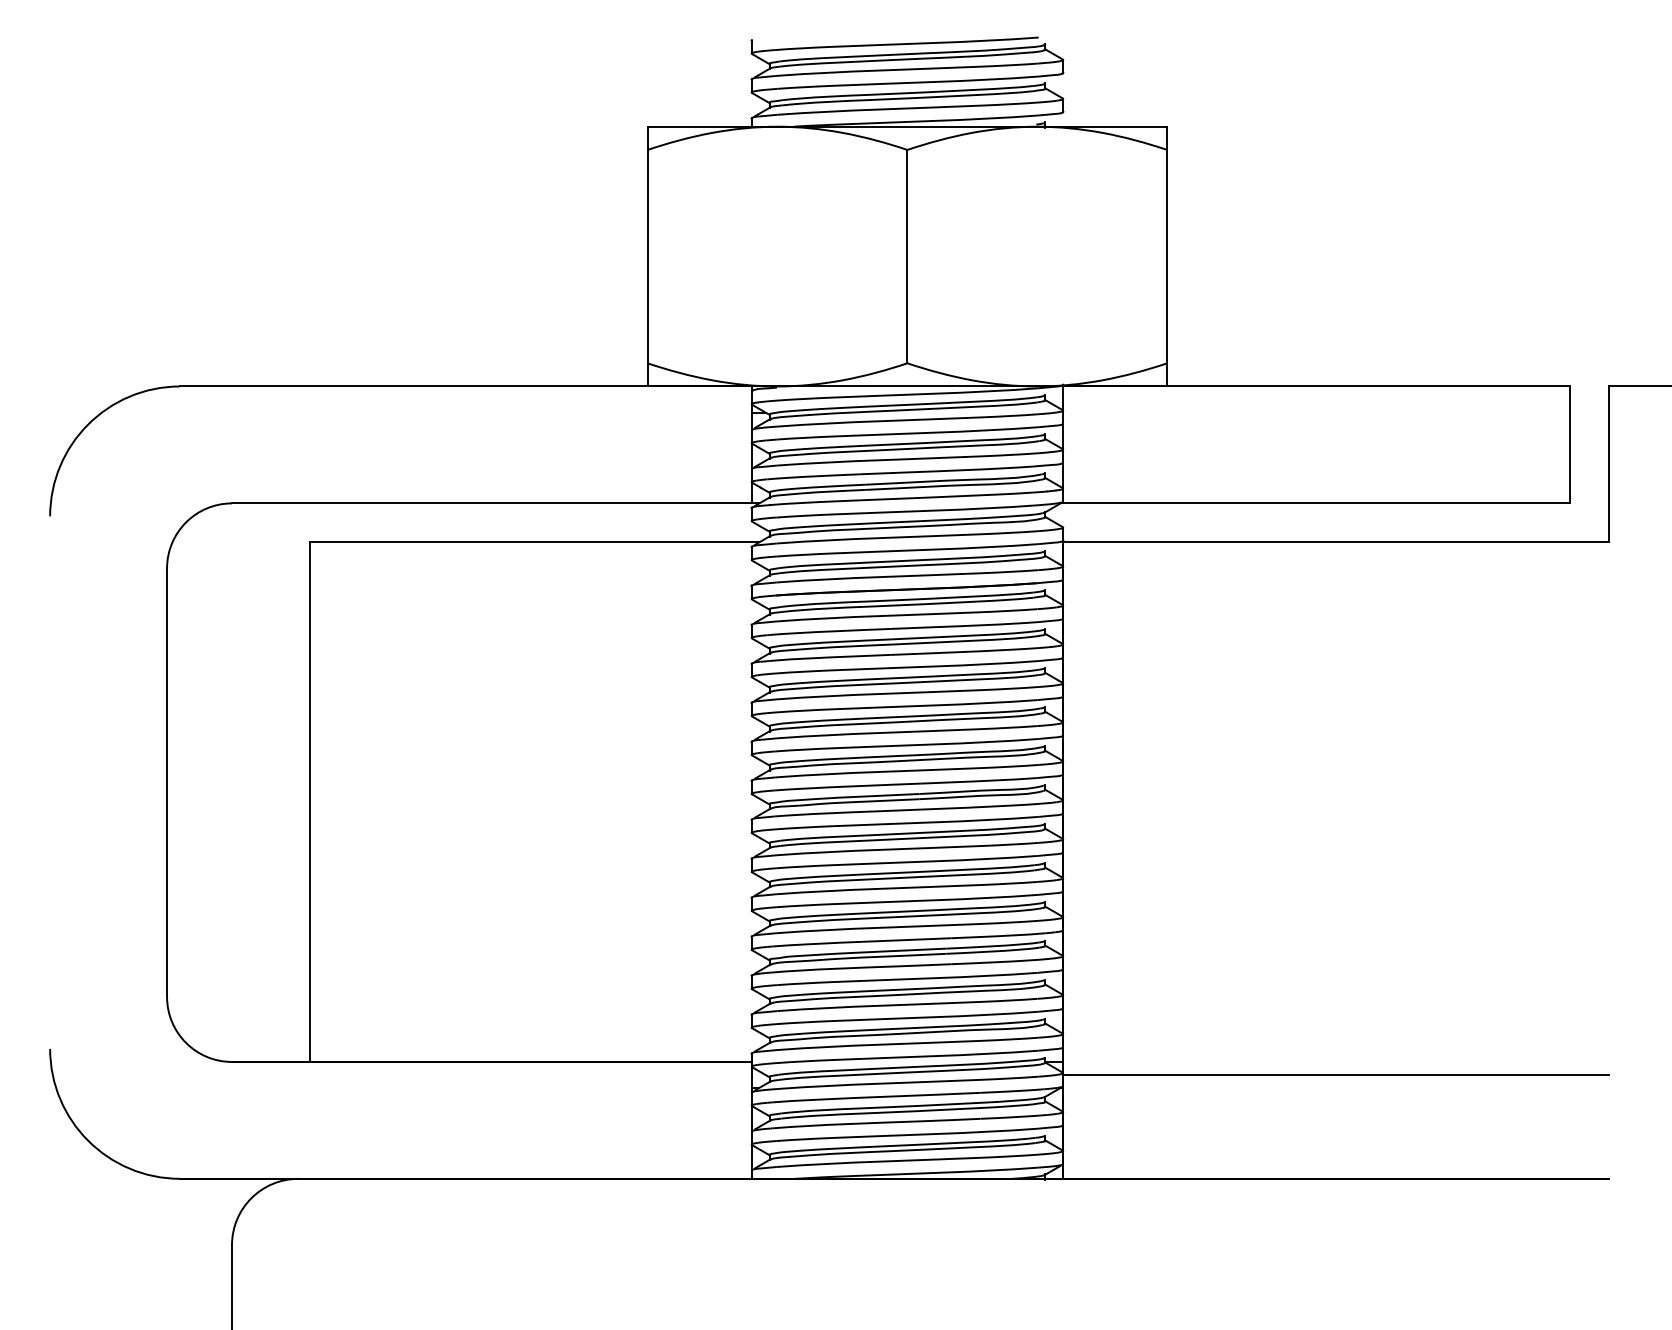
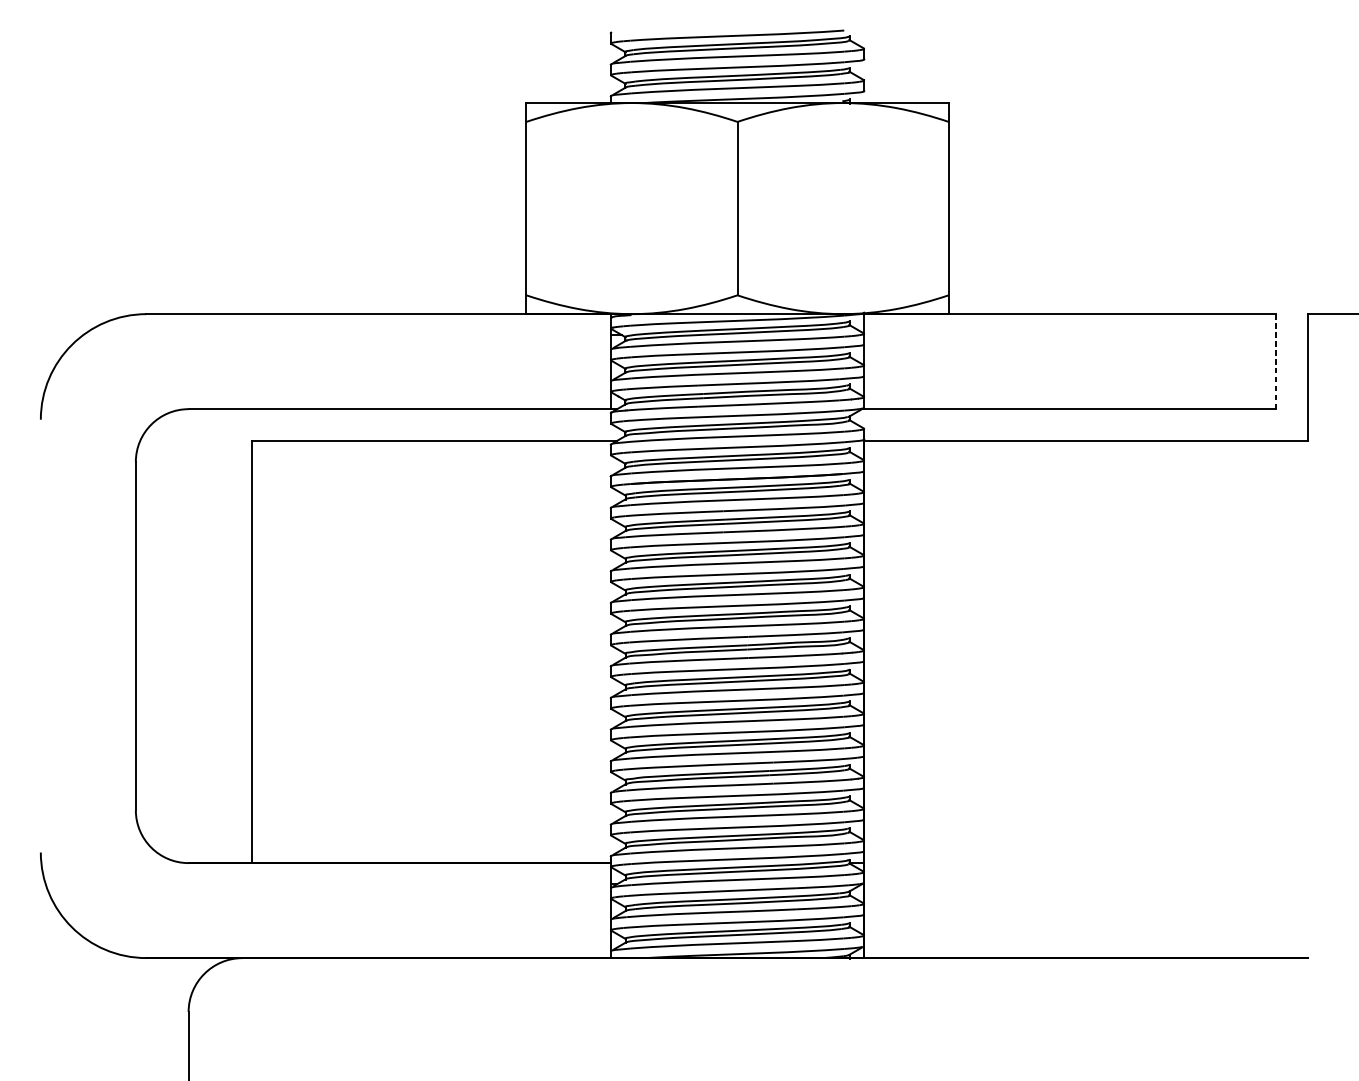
line: (1569, 445) -> (1275, 362), solid -> dashed
line: (1335, 1074) -> (1085, 873), removed

